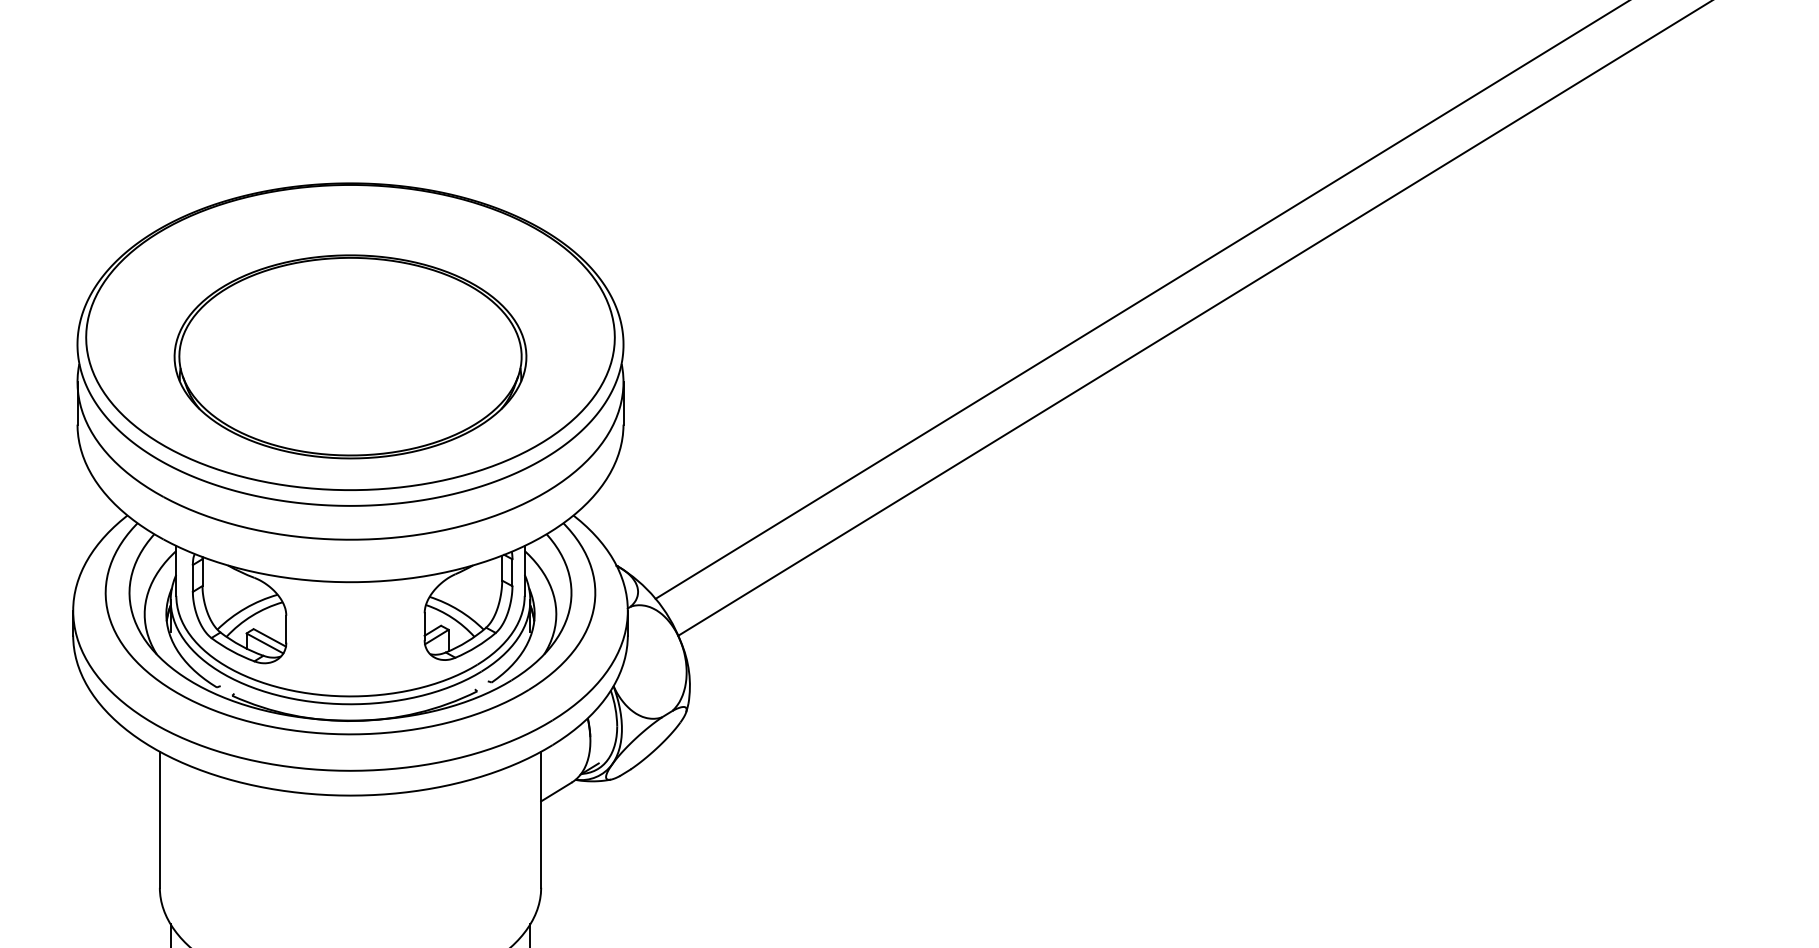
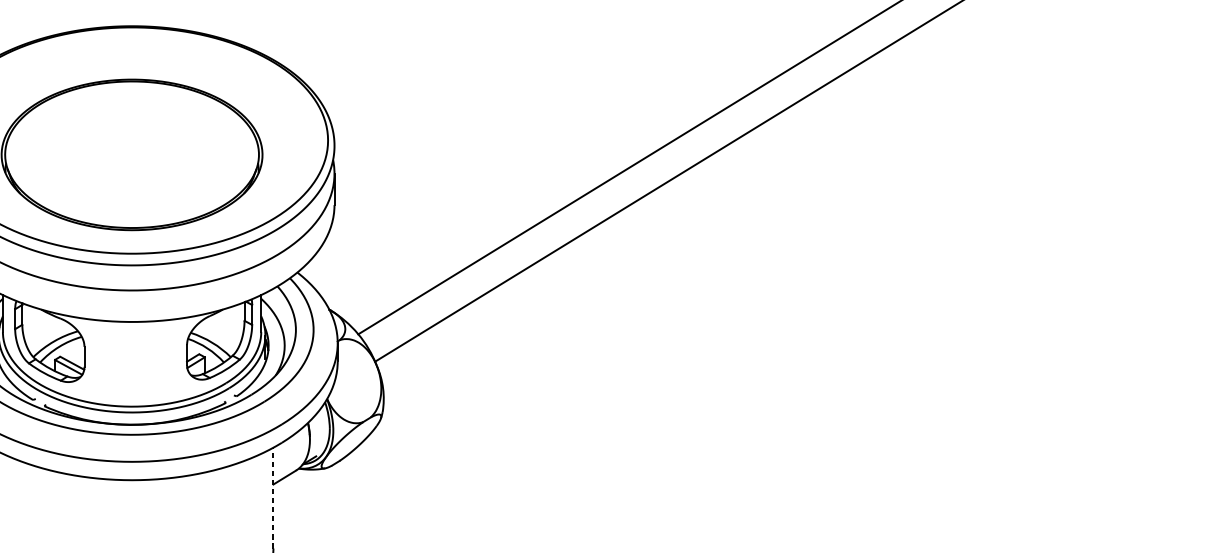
line: (541, 819) -> (273, 497), solid -> dashed

